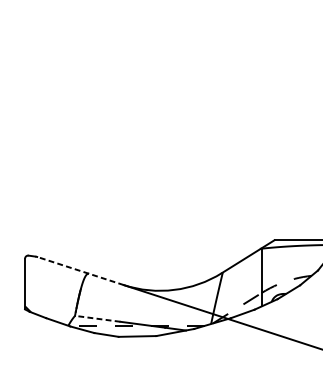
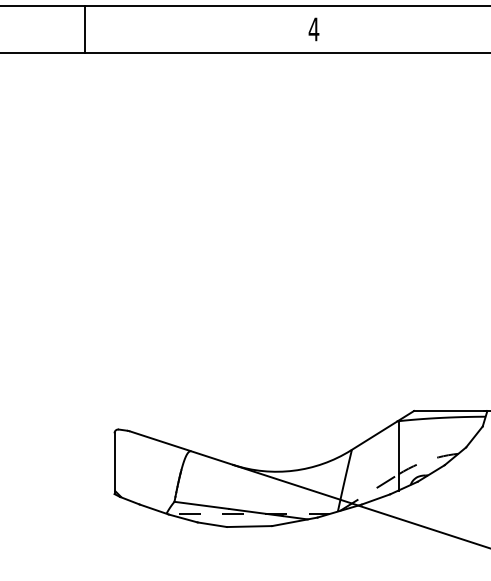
line: (80, 271) -> (181, 448), dashed -> solid
line: (97, 318) -> (201, 505), dashed -> solid

